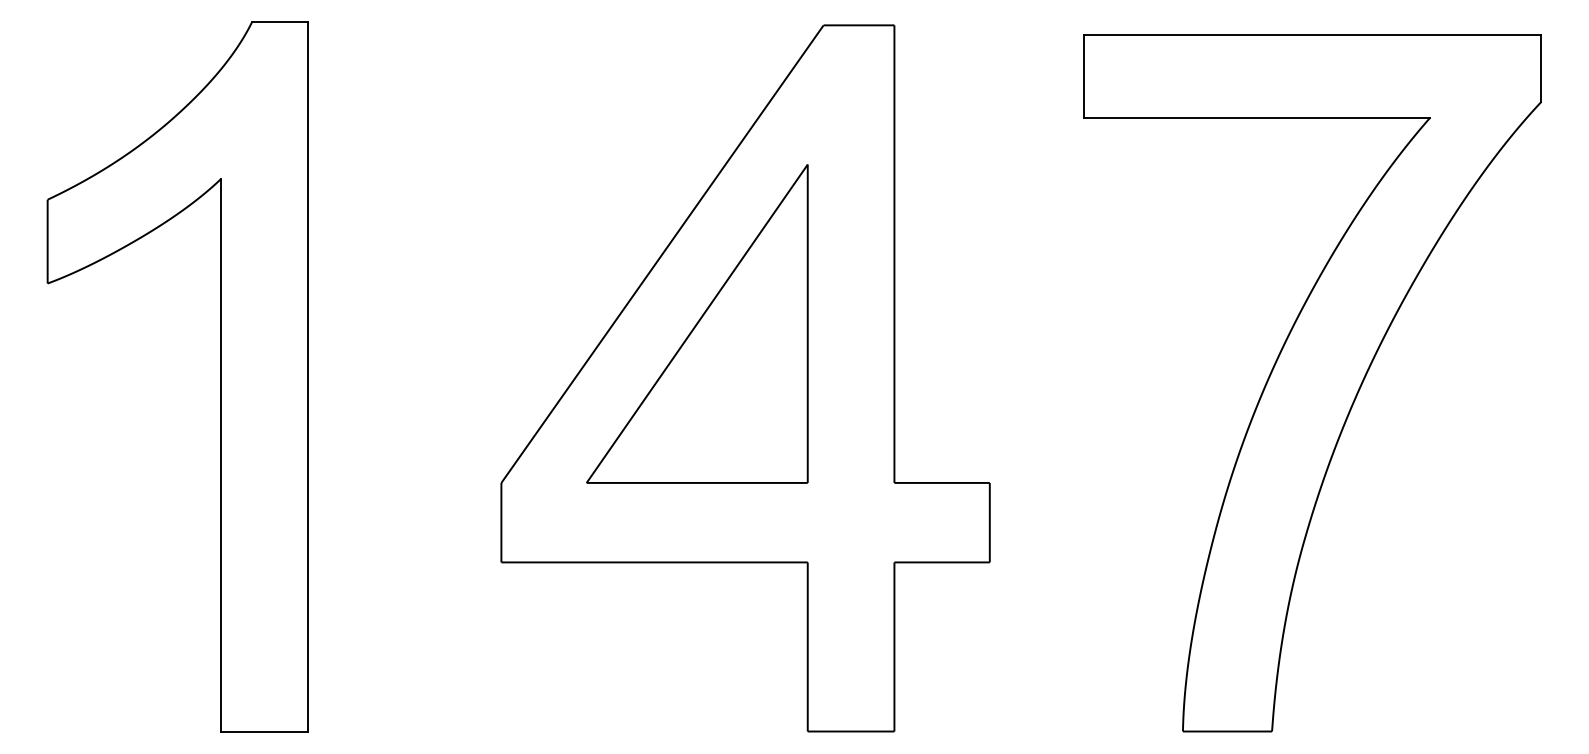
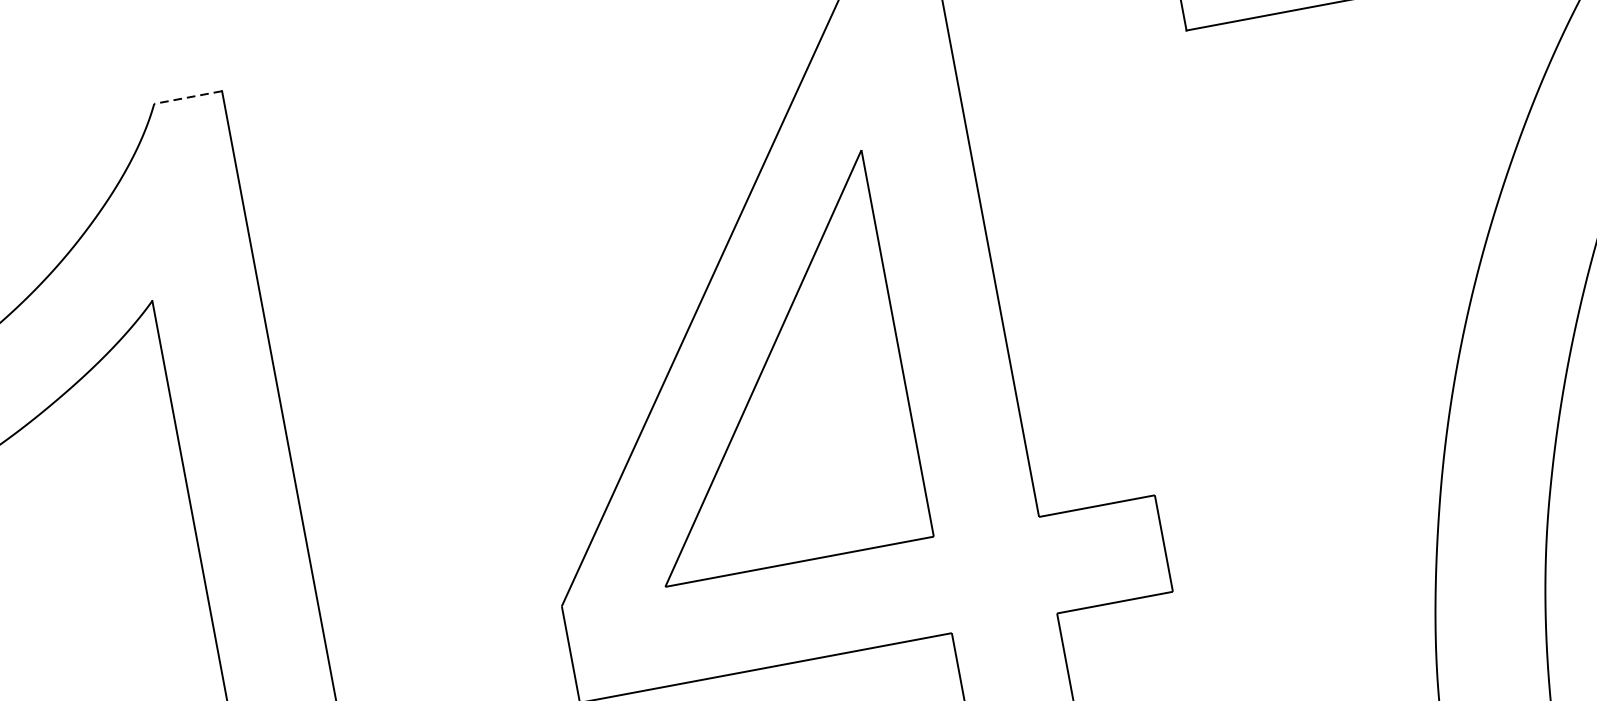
line: (279, 22) -> (187, 97), solid -> dashed

